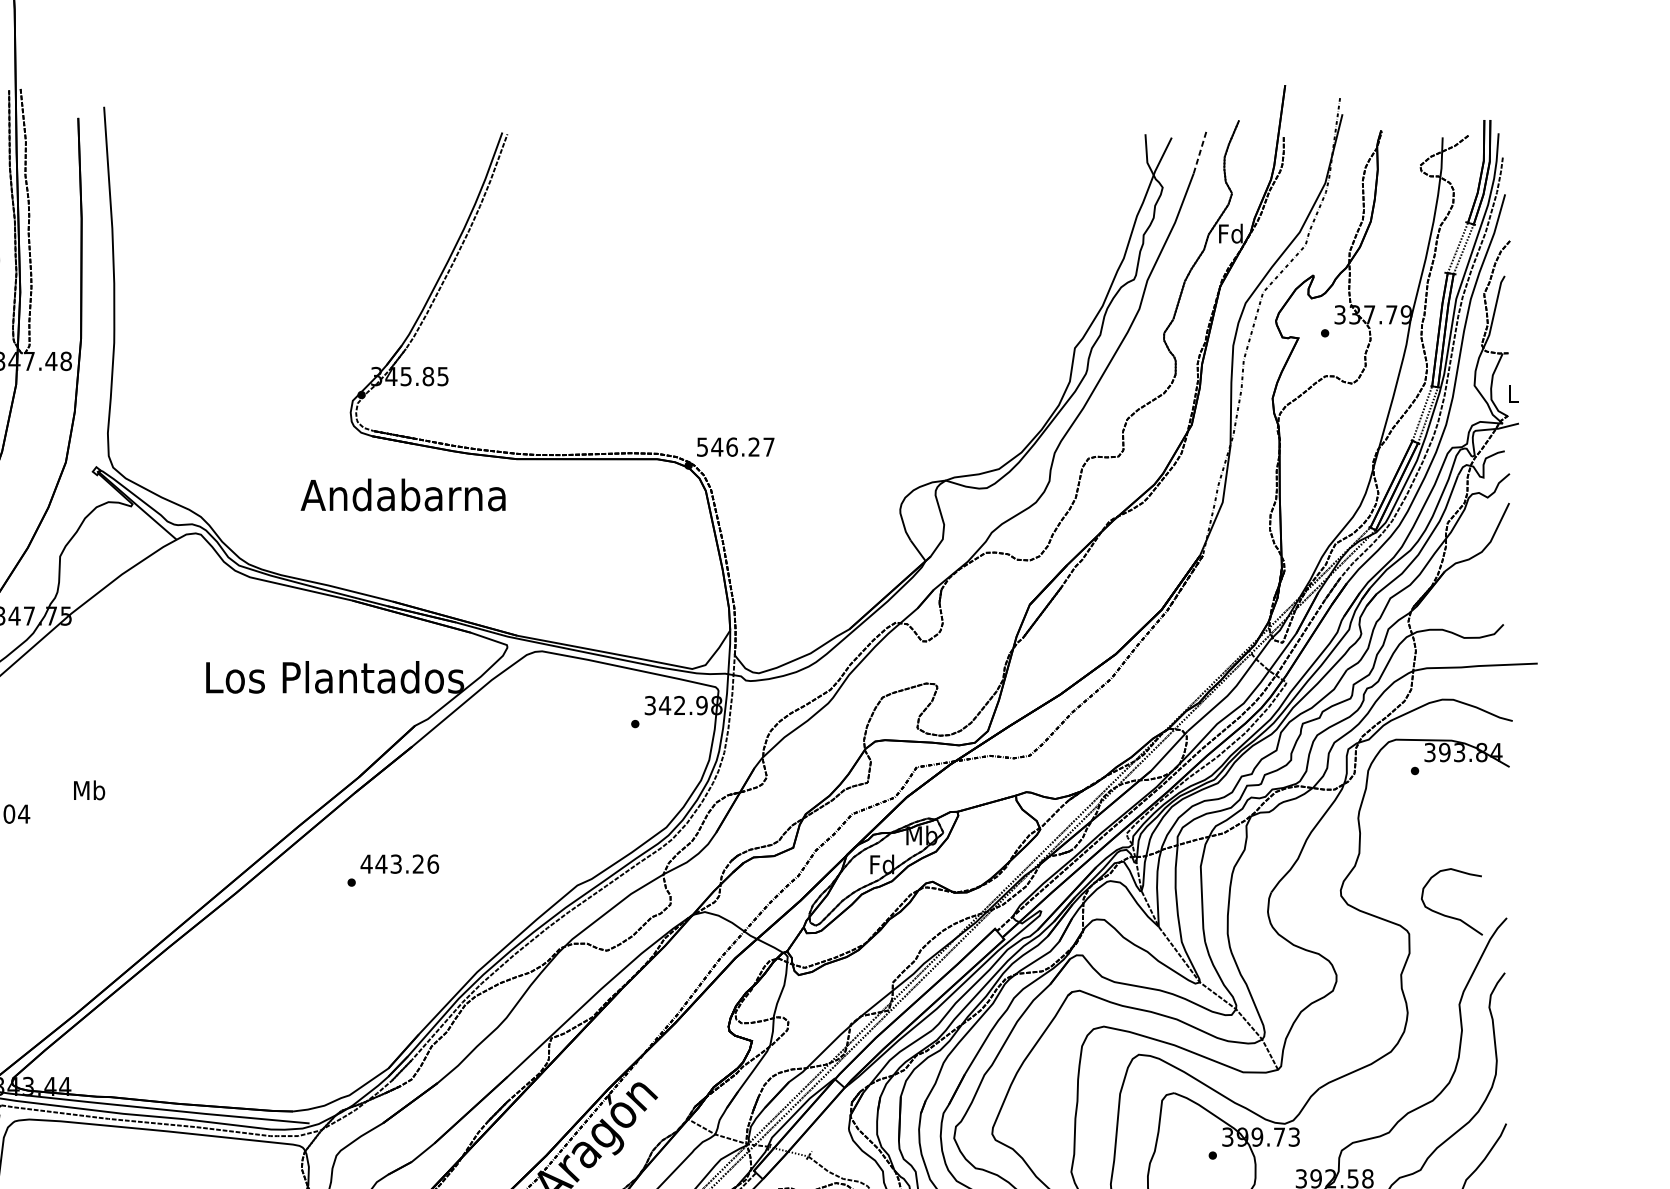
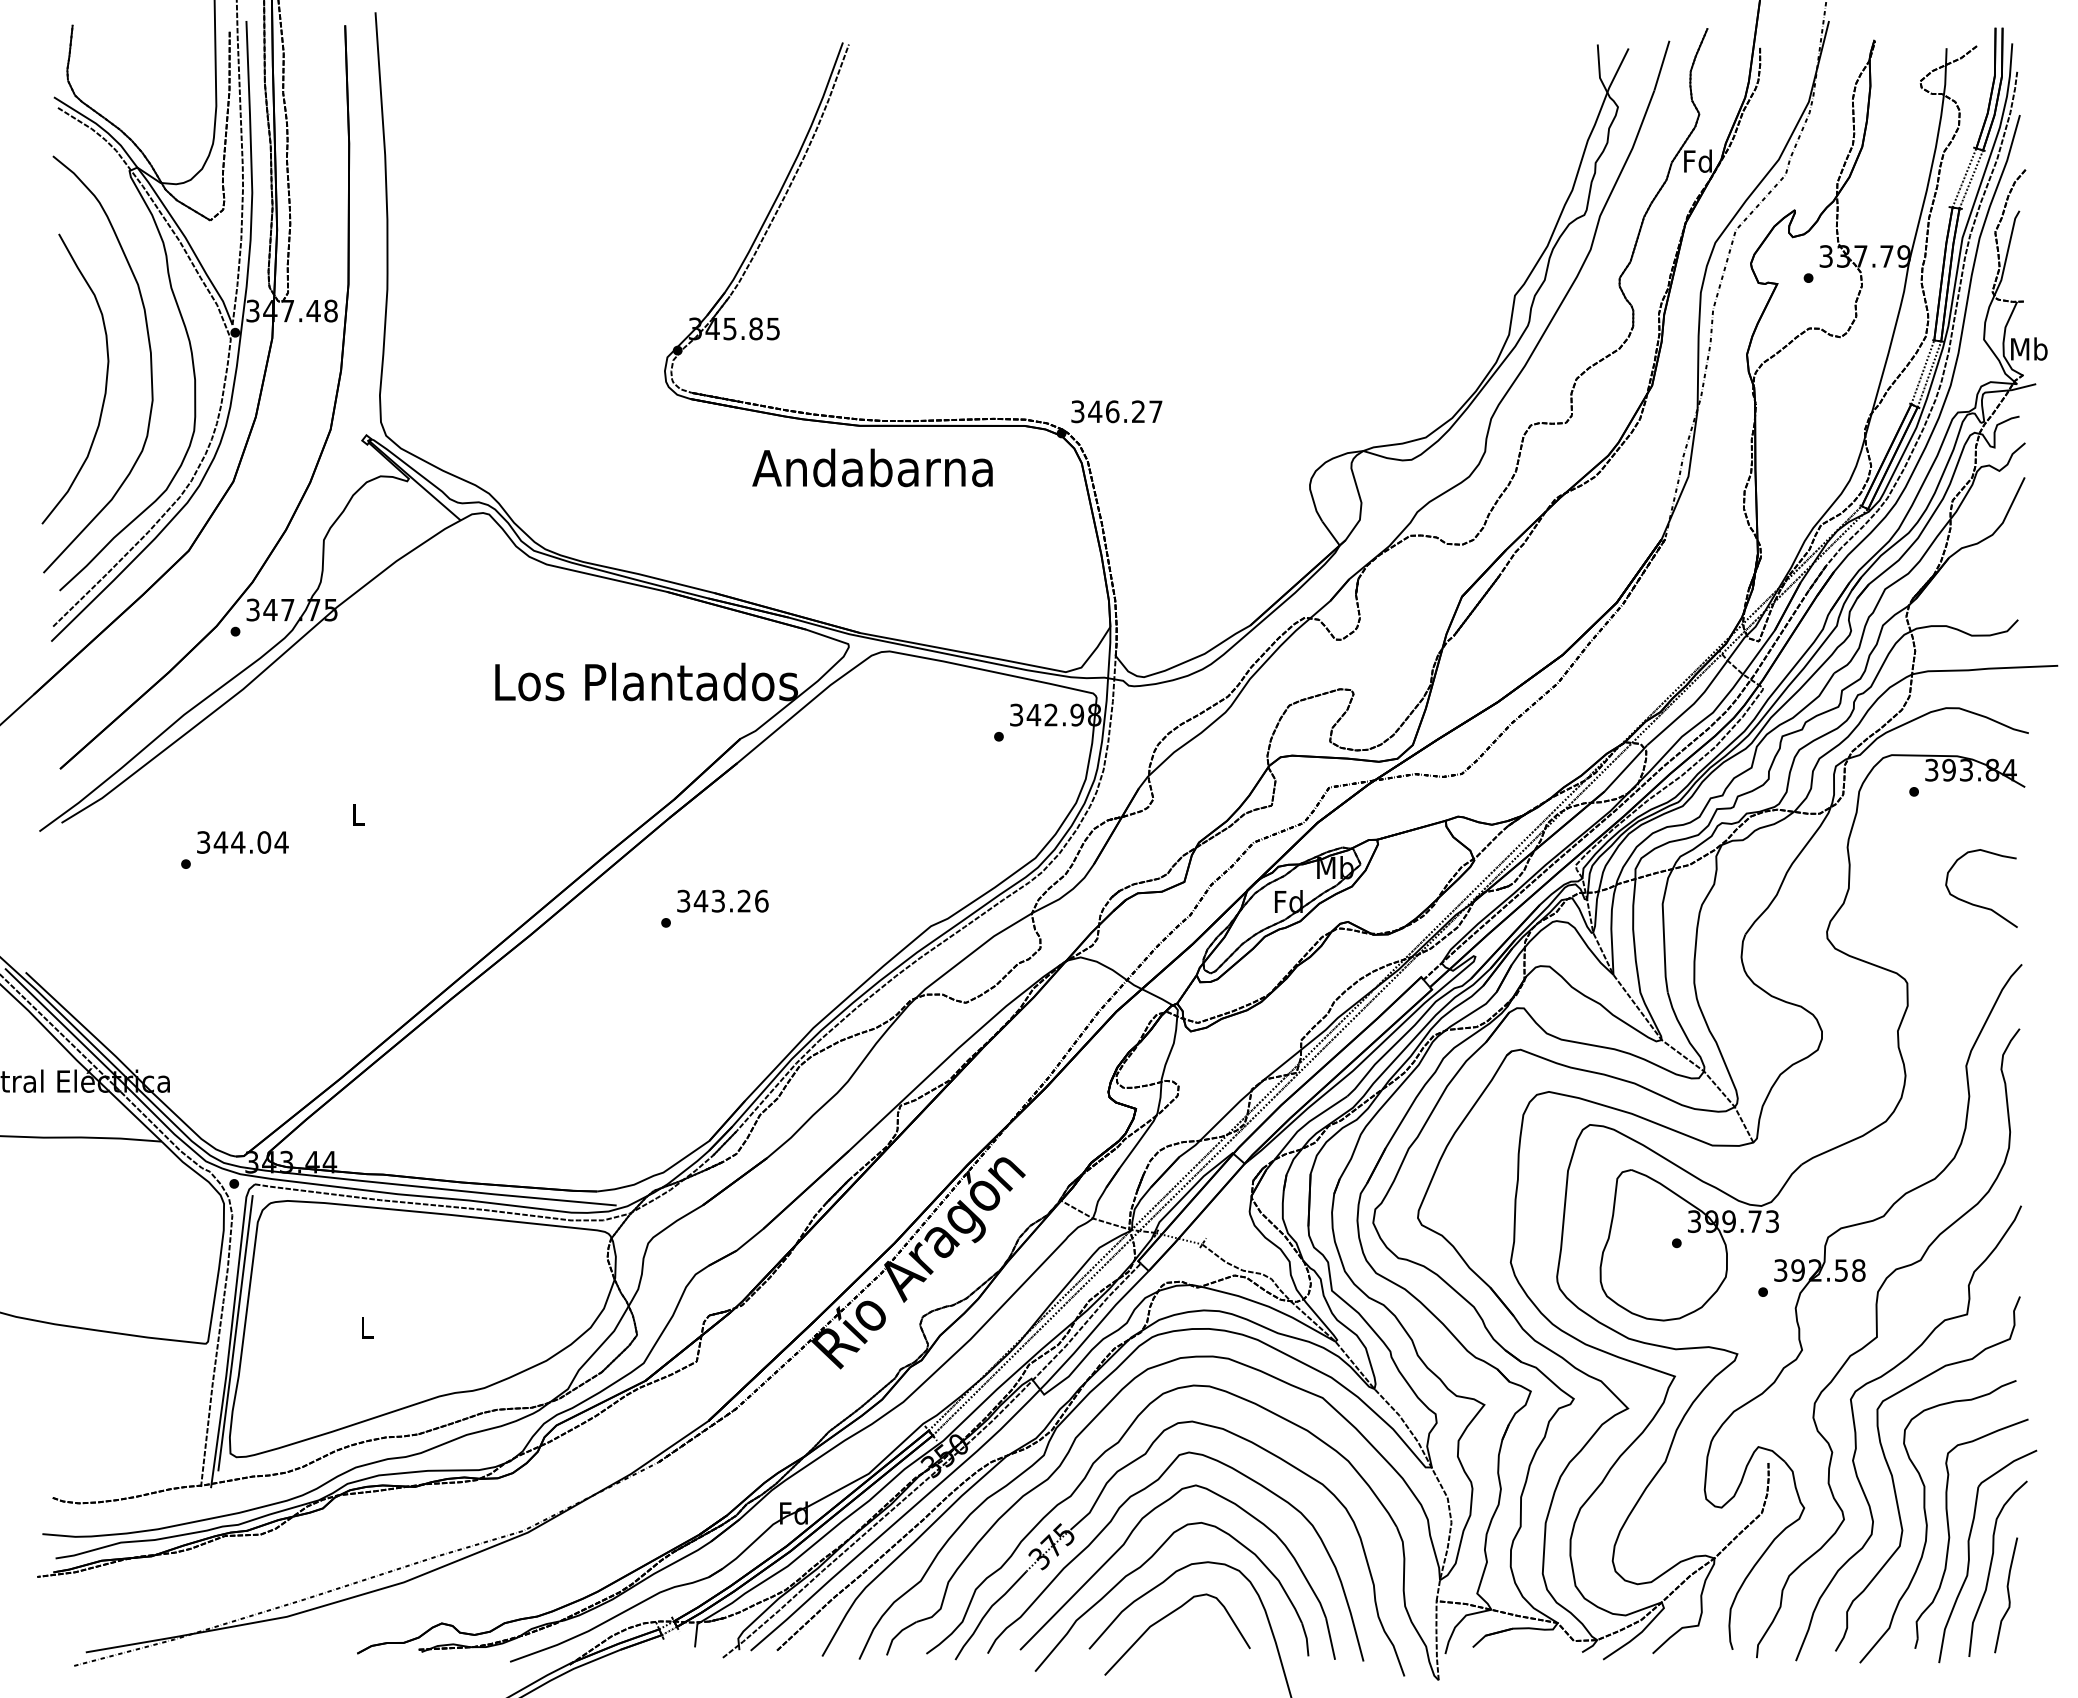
line: (1200, 152) -> (1662, 65), dashed -> solid
text: (1513, 393) -> (2029, 348), L -> Mb
text: (703, 446) -> (1078, 411), 546.27 -> 346.27
text: (403, 494) -> (872, 467), moved
text: (89, 790) -> (358, 814), Mb -> L
text: (366, 863) -> (683, 900), 443.26 -> 343.26
curve: (1447, 915) -> (1976, 904), moved

